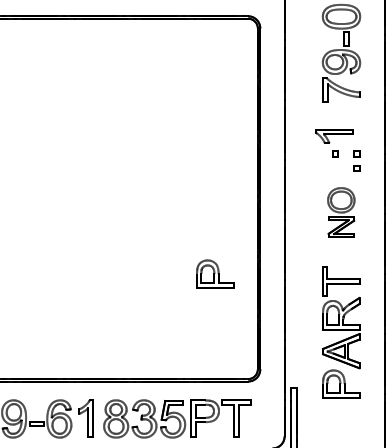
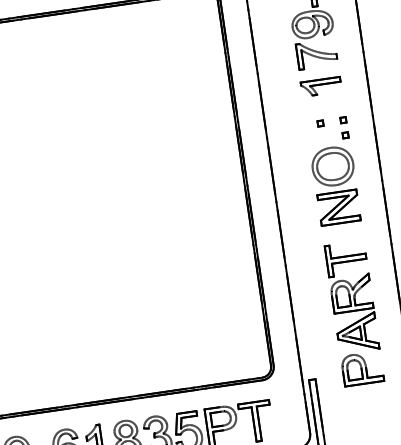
part: (334, 136) -> (321, 86), moved
part: (341, 212) -> (335, 185), size x1.43
part: (215, 273) -> (210, 269), removed

